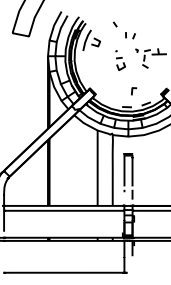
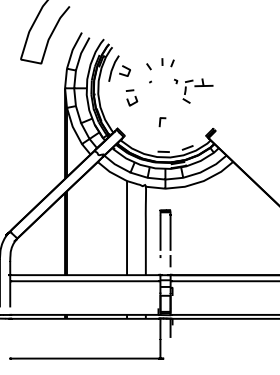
curve: (114, 24) -> (148, 66), moved
part: (120, 63) -> (131, 97), moved
curve: (132, 91) -> (160, 122), moved

